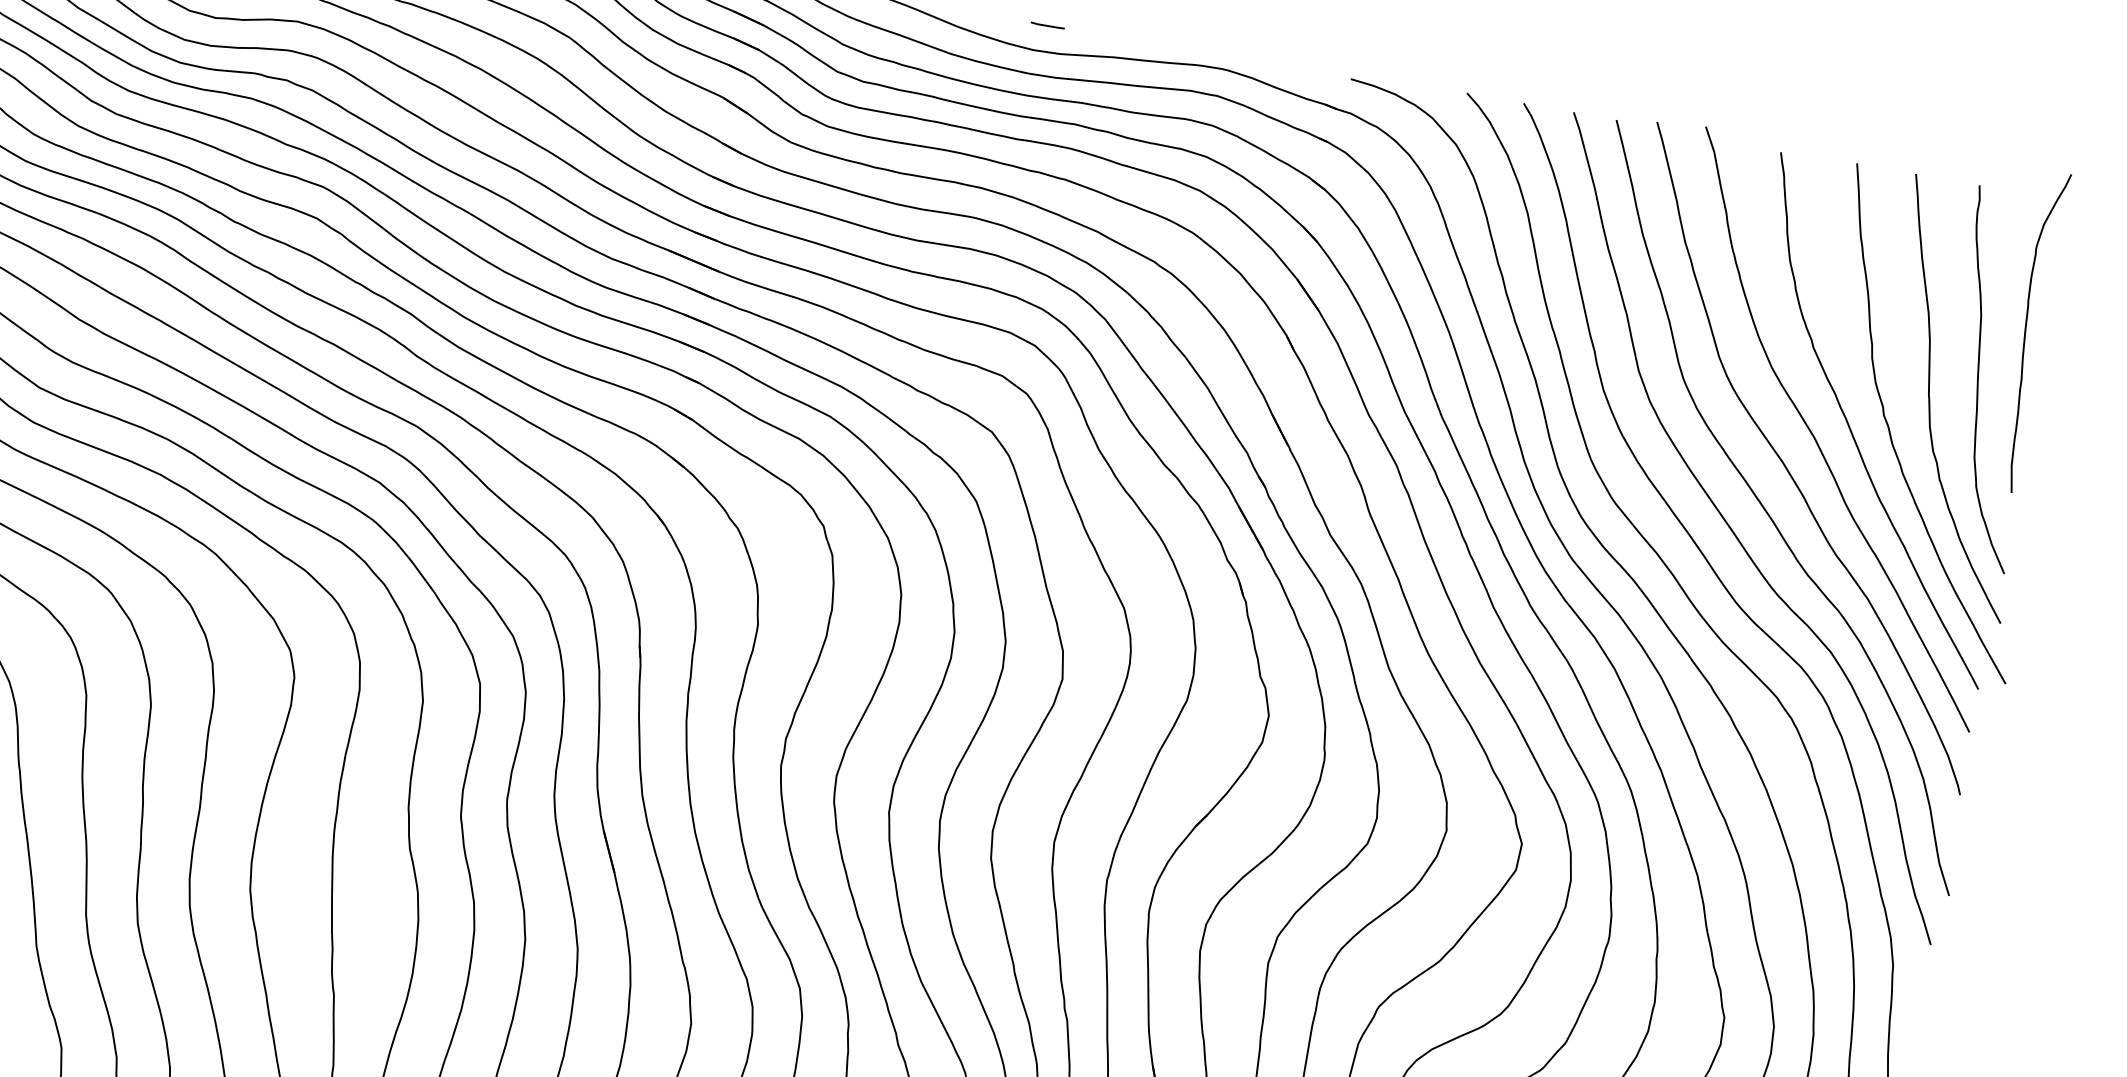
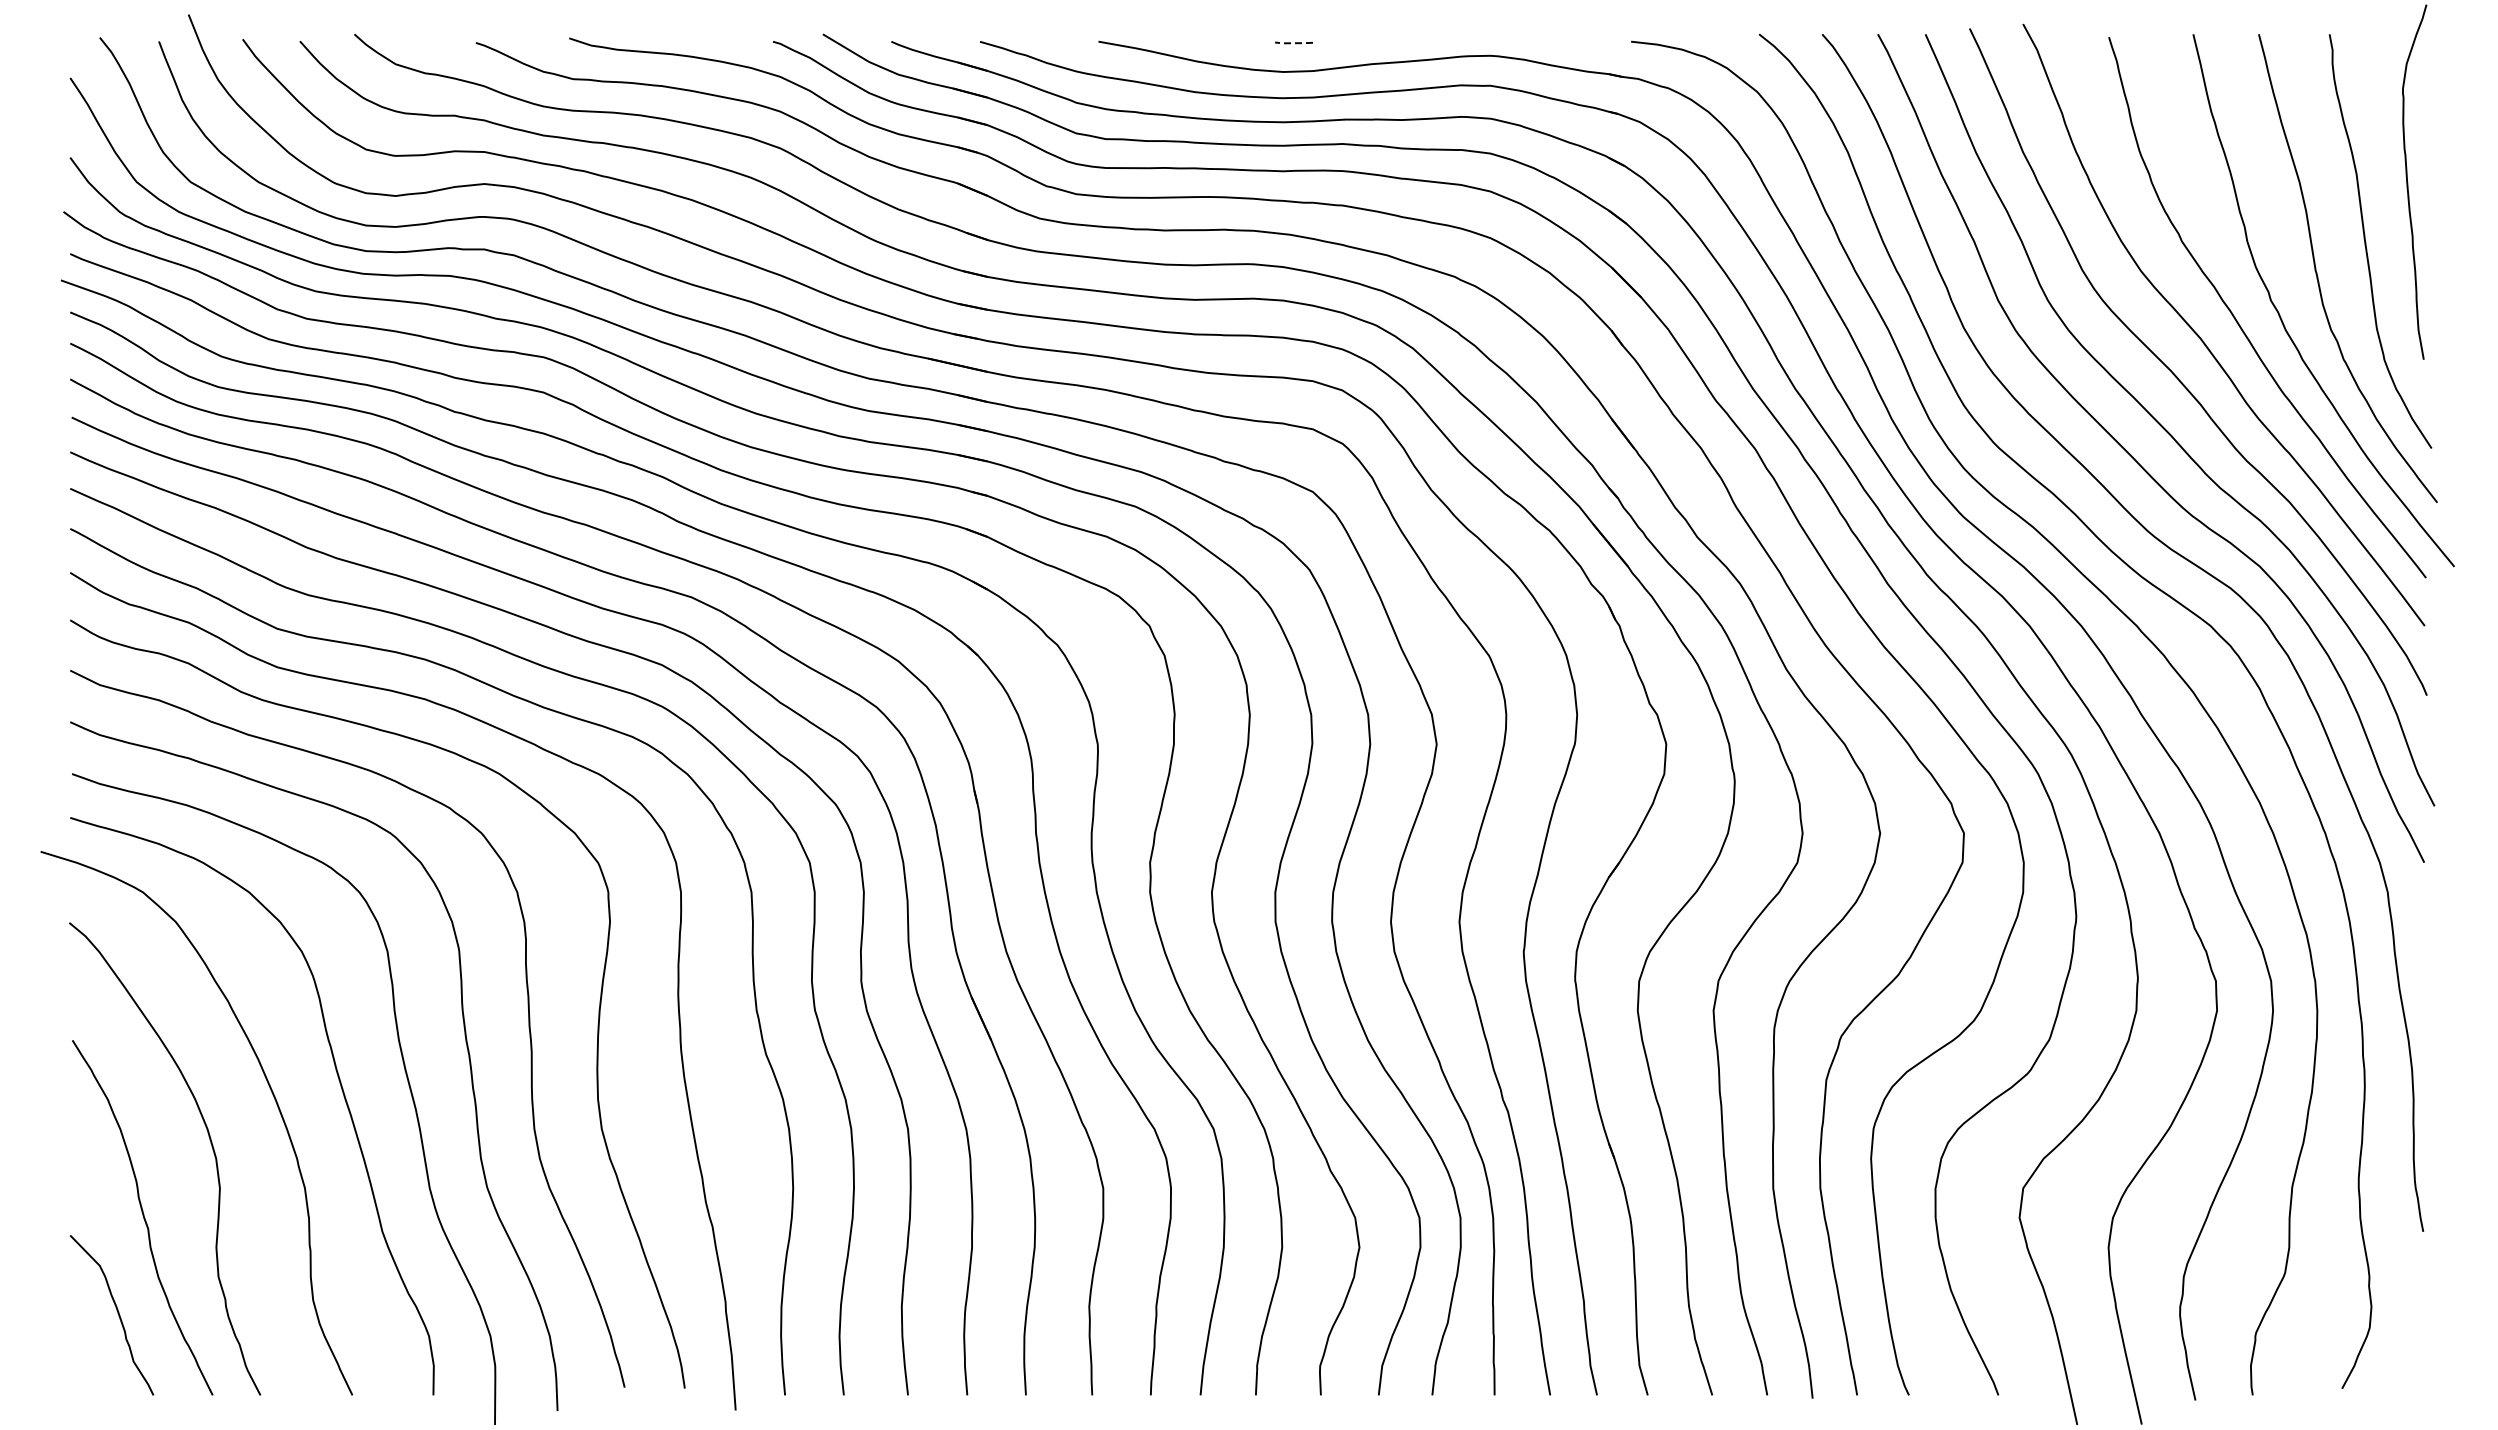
line: (1047, 26) -> (1293, 43), solid -> dashed

